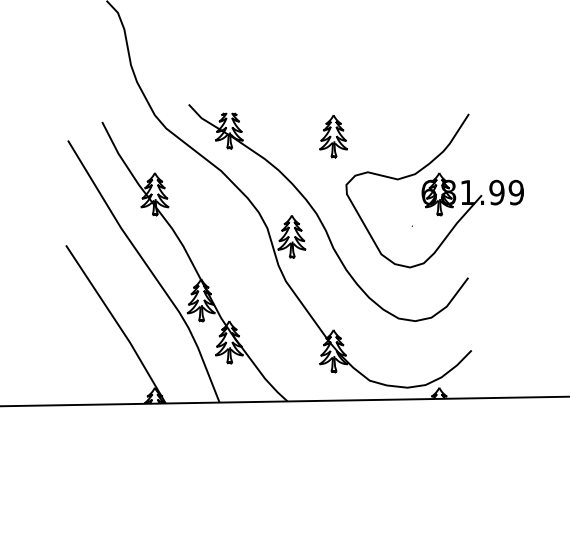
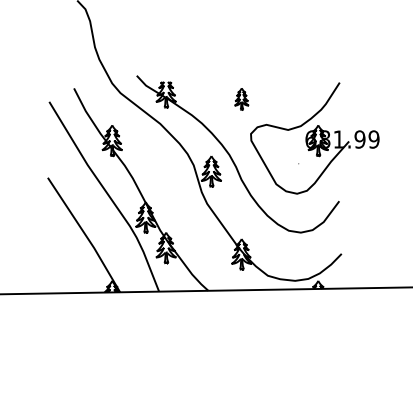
part: (333, 137) -> (241, 99), size x0.7

